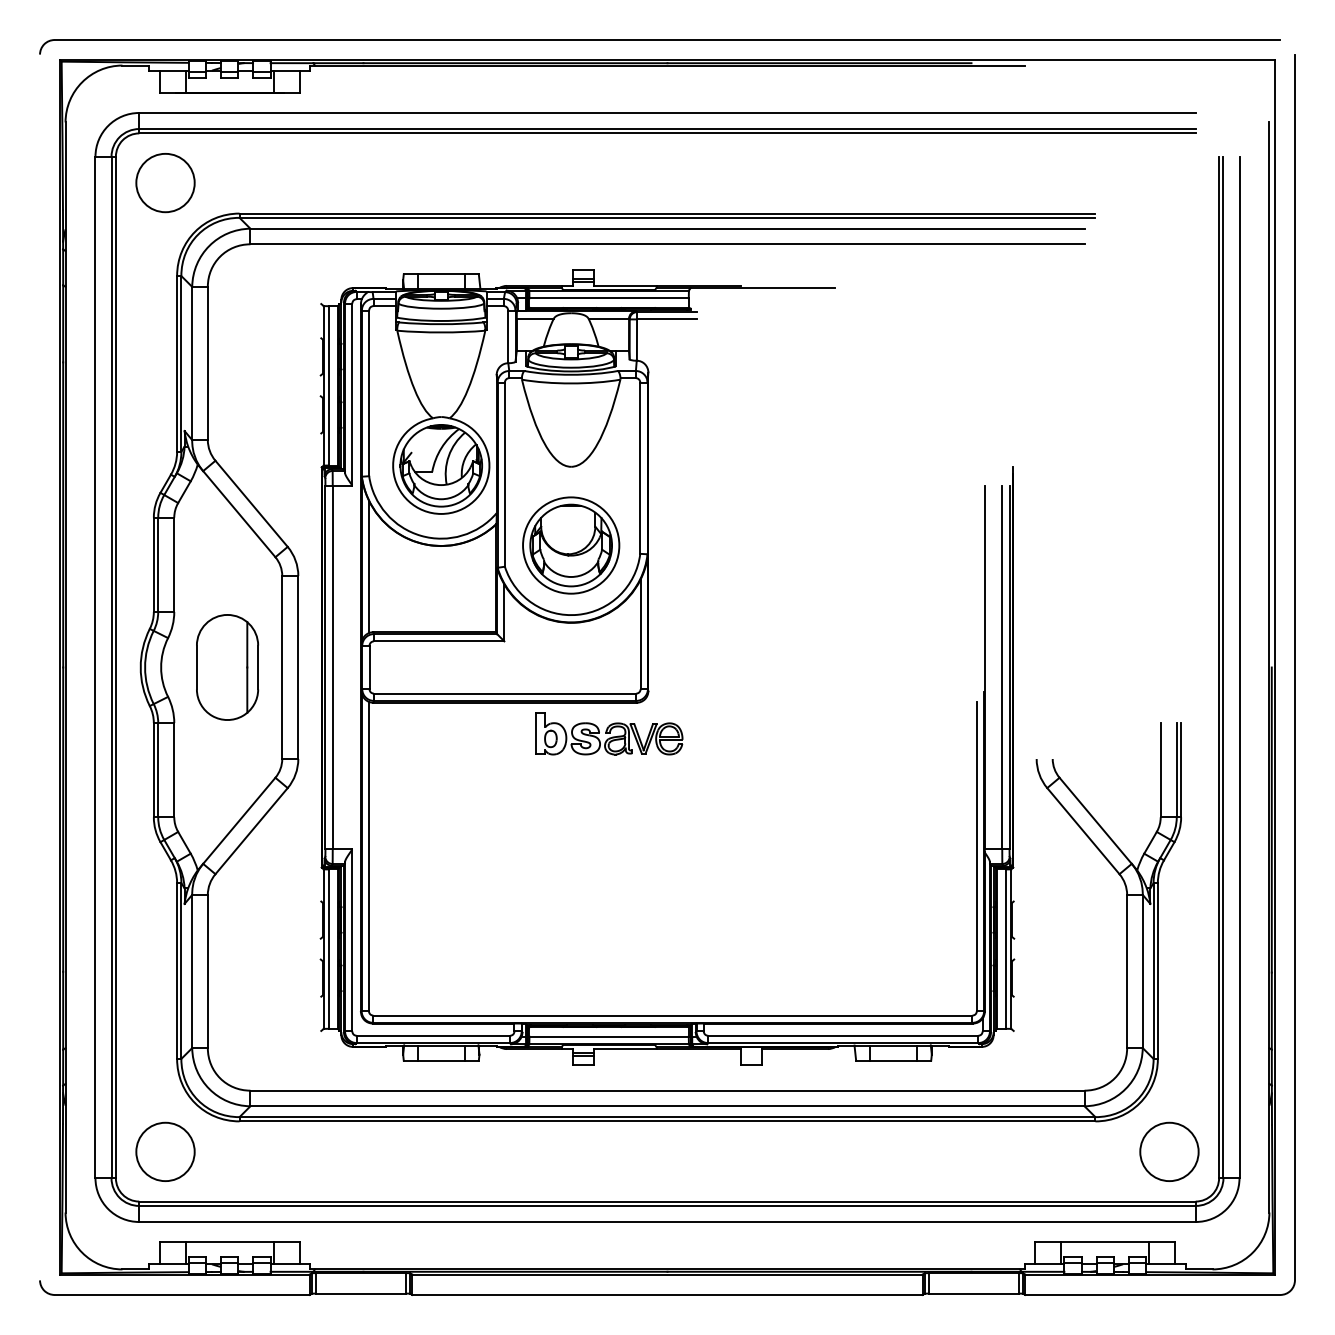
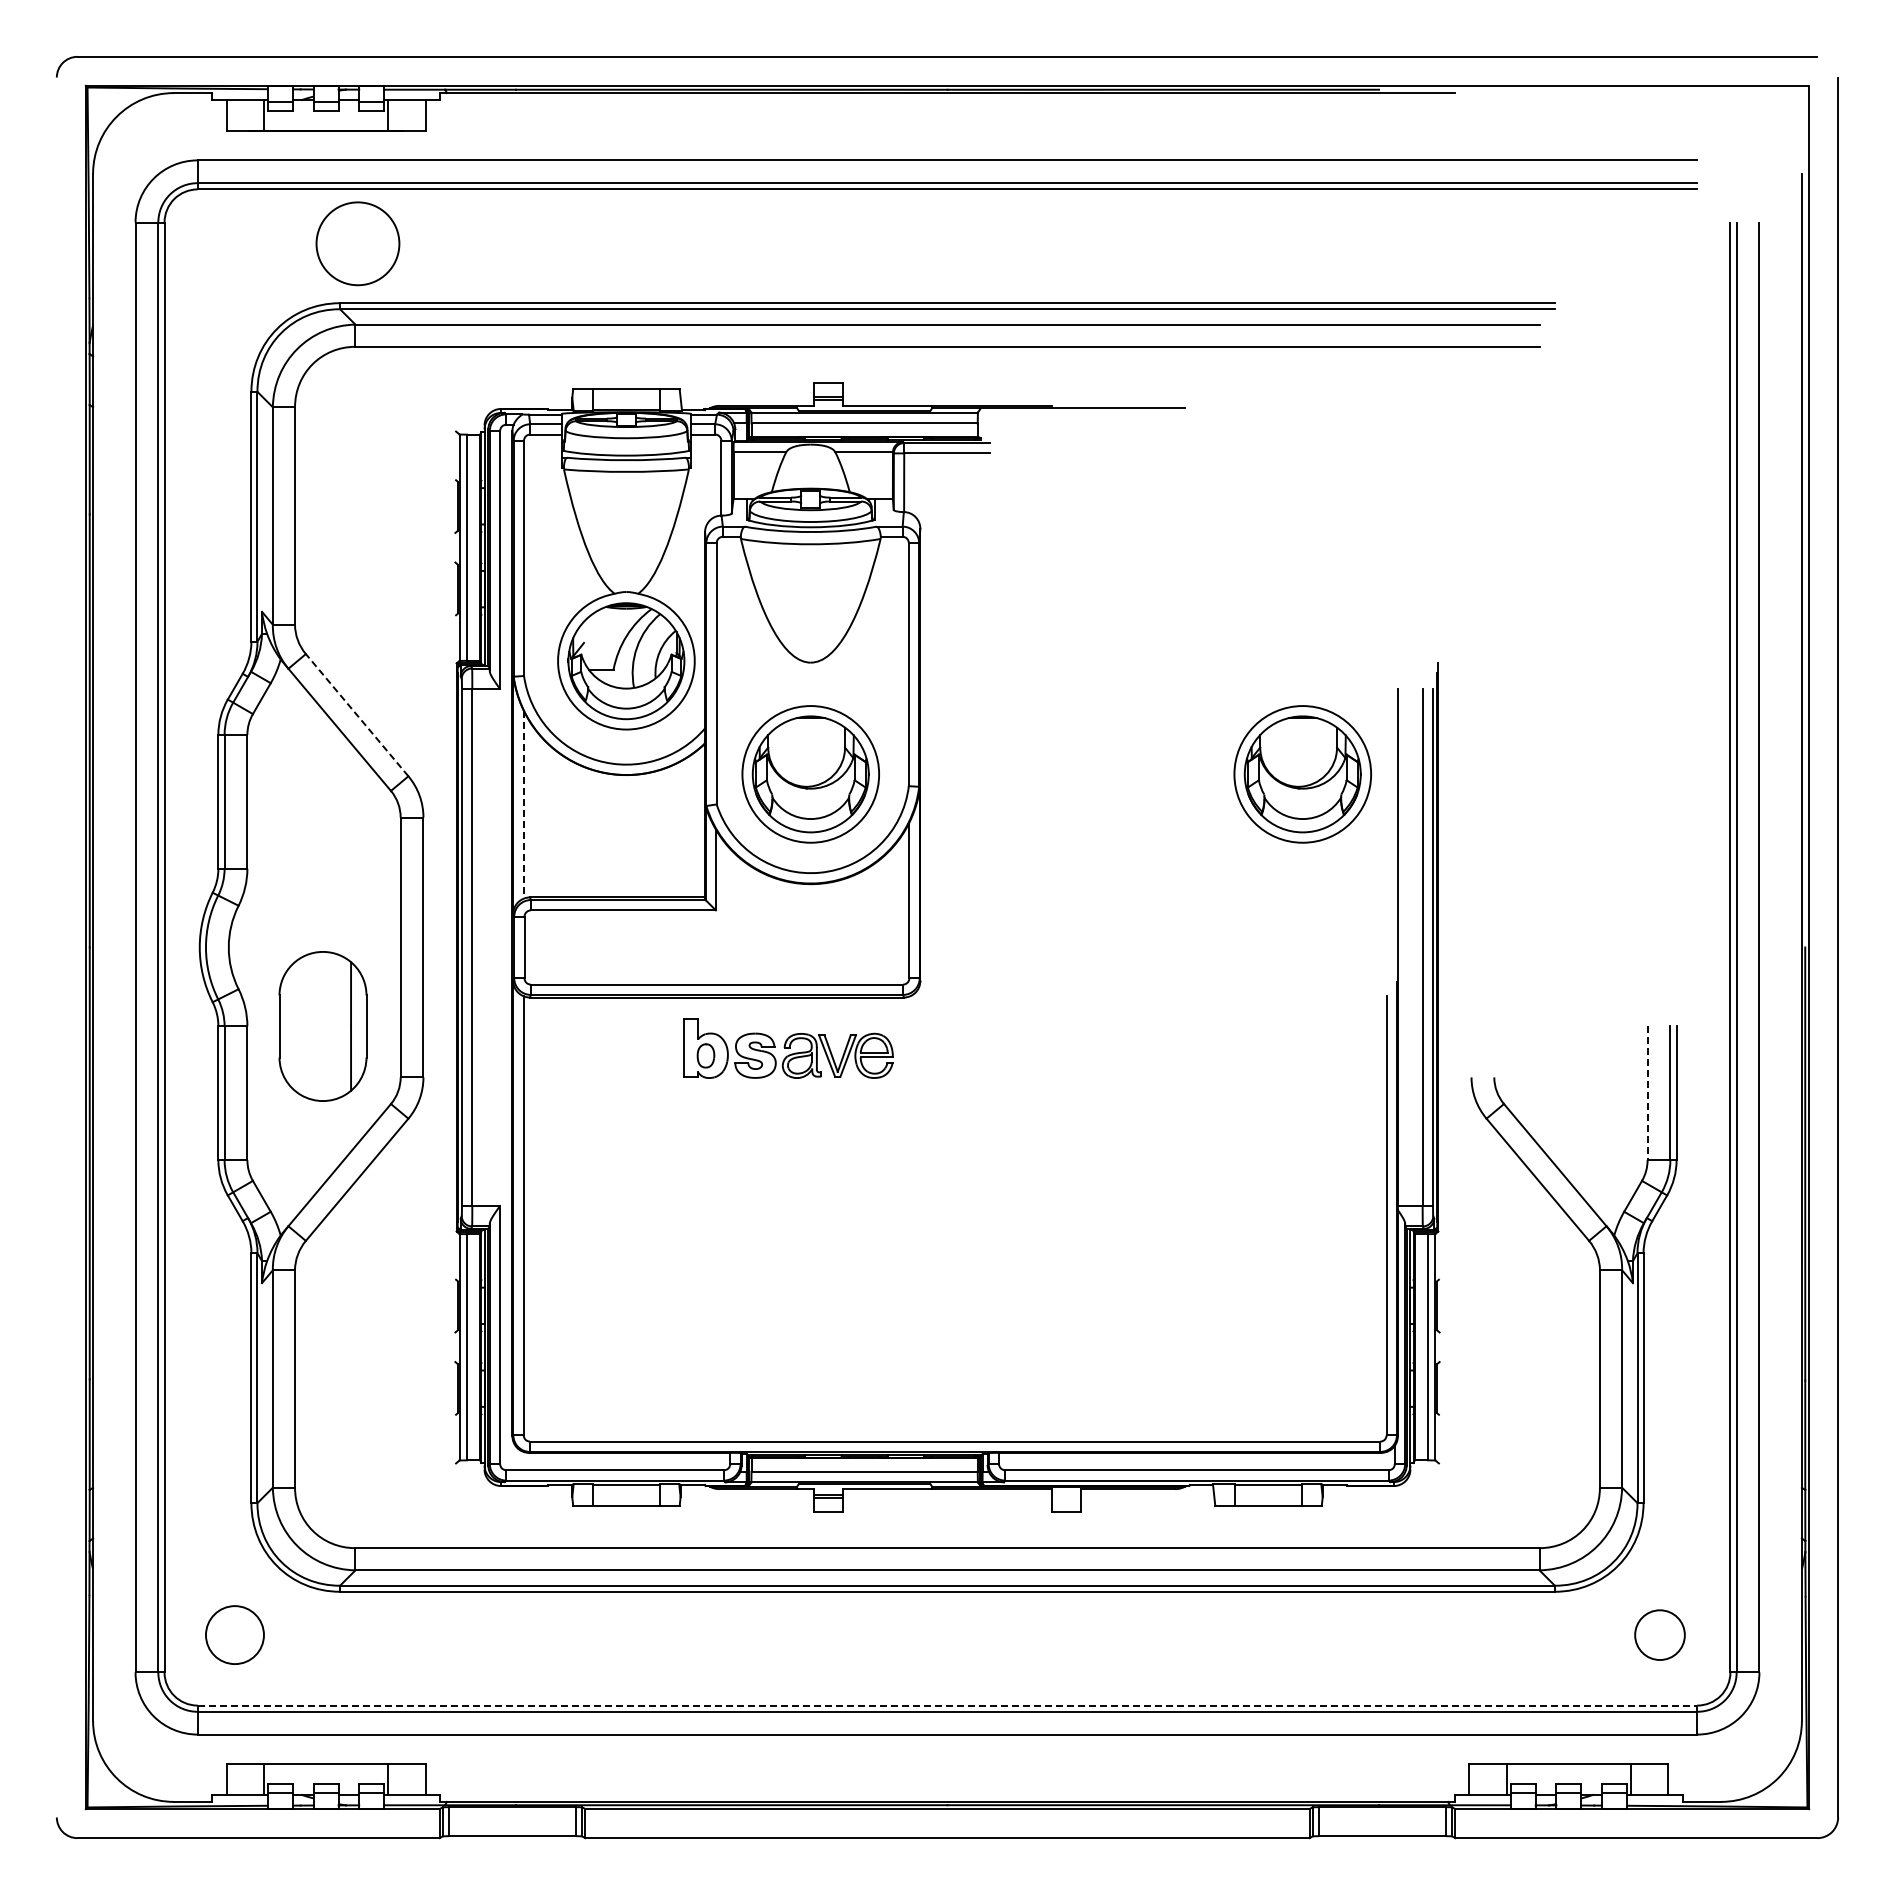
circle: (165, 182) -> (357, 243), moved
line: (251, 504) -> (357, 715), solid -> dashed
part: (917, 545) -> (1302, 774), added
line: (368, 567) -> (523, 805), solid -> dashed
part: (227, 667) -> (322, 1026), moved
part: (609, 733) -> (788, 1048), moved
line: (1160, 770) -> (1647, 1093), solid -> dashed
circle: (165, 1151) -> (234, 1634), size x0.7
circle: (1169, 1151) -> (1659, 1634), size x0.6
line: (667, 1201) -> (947, 1705), solid -> dashed

